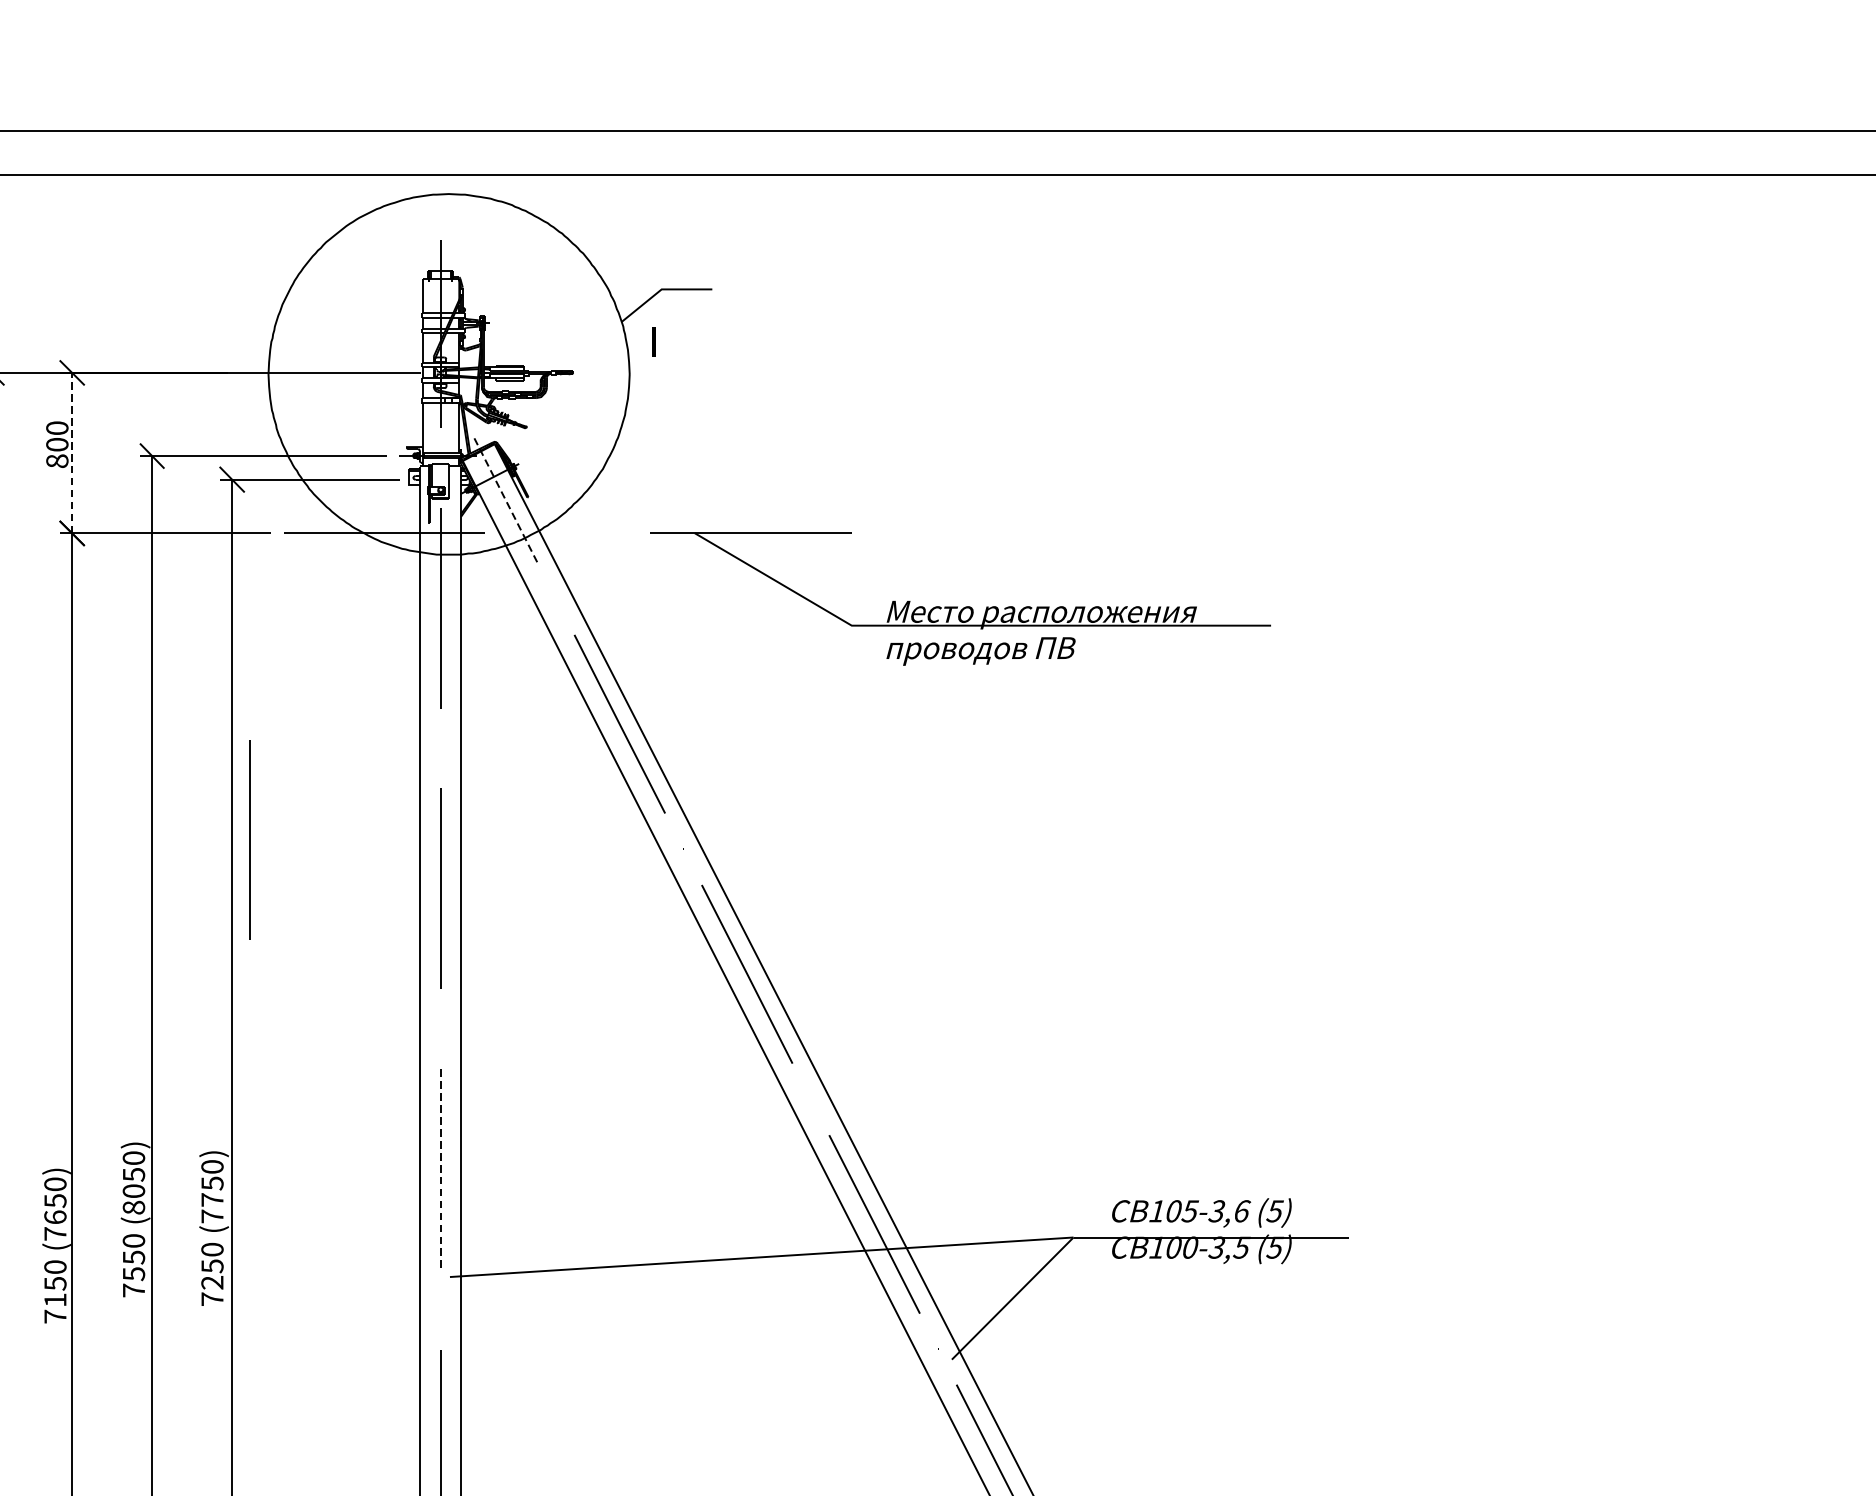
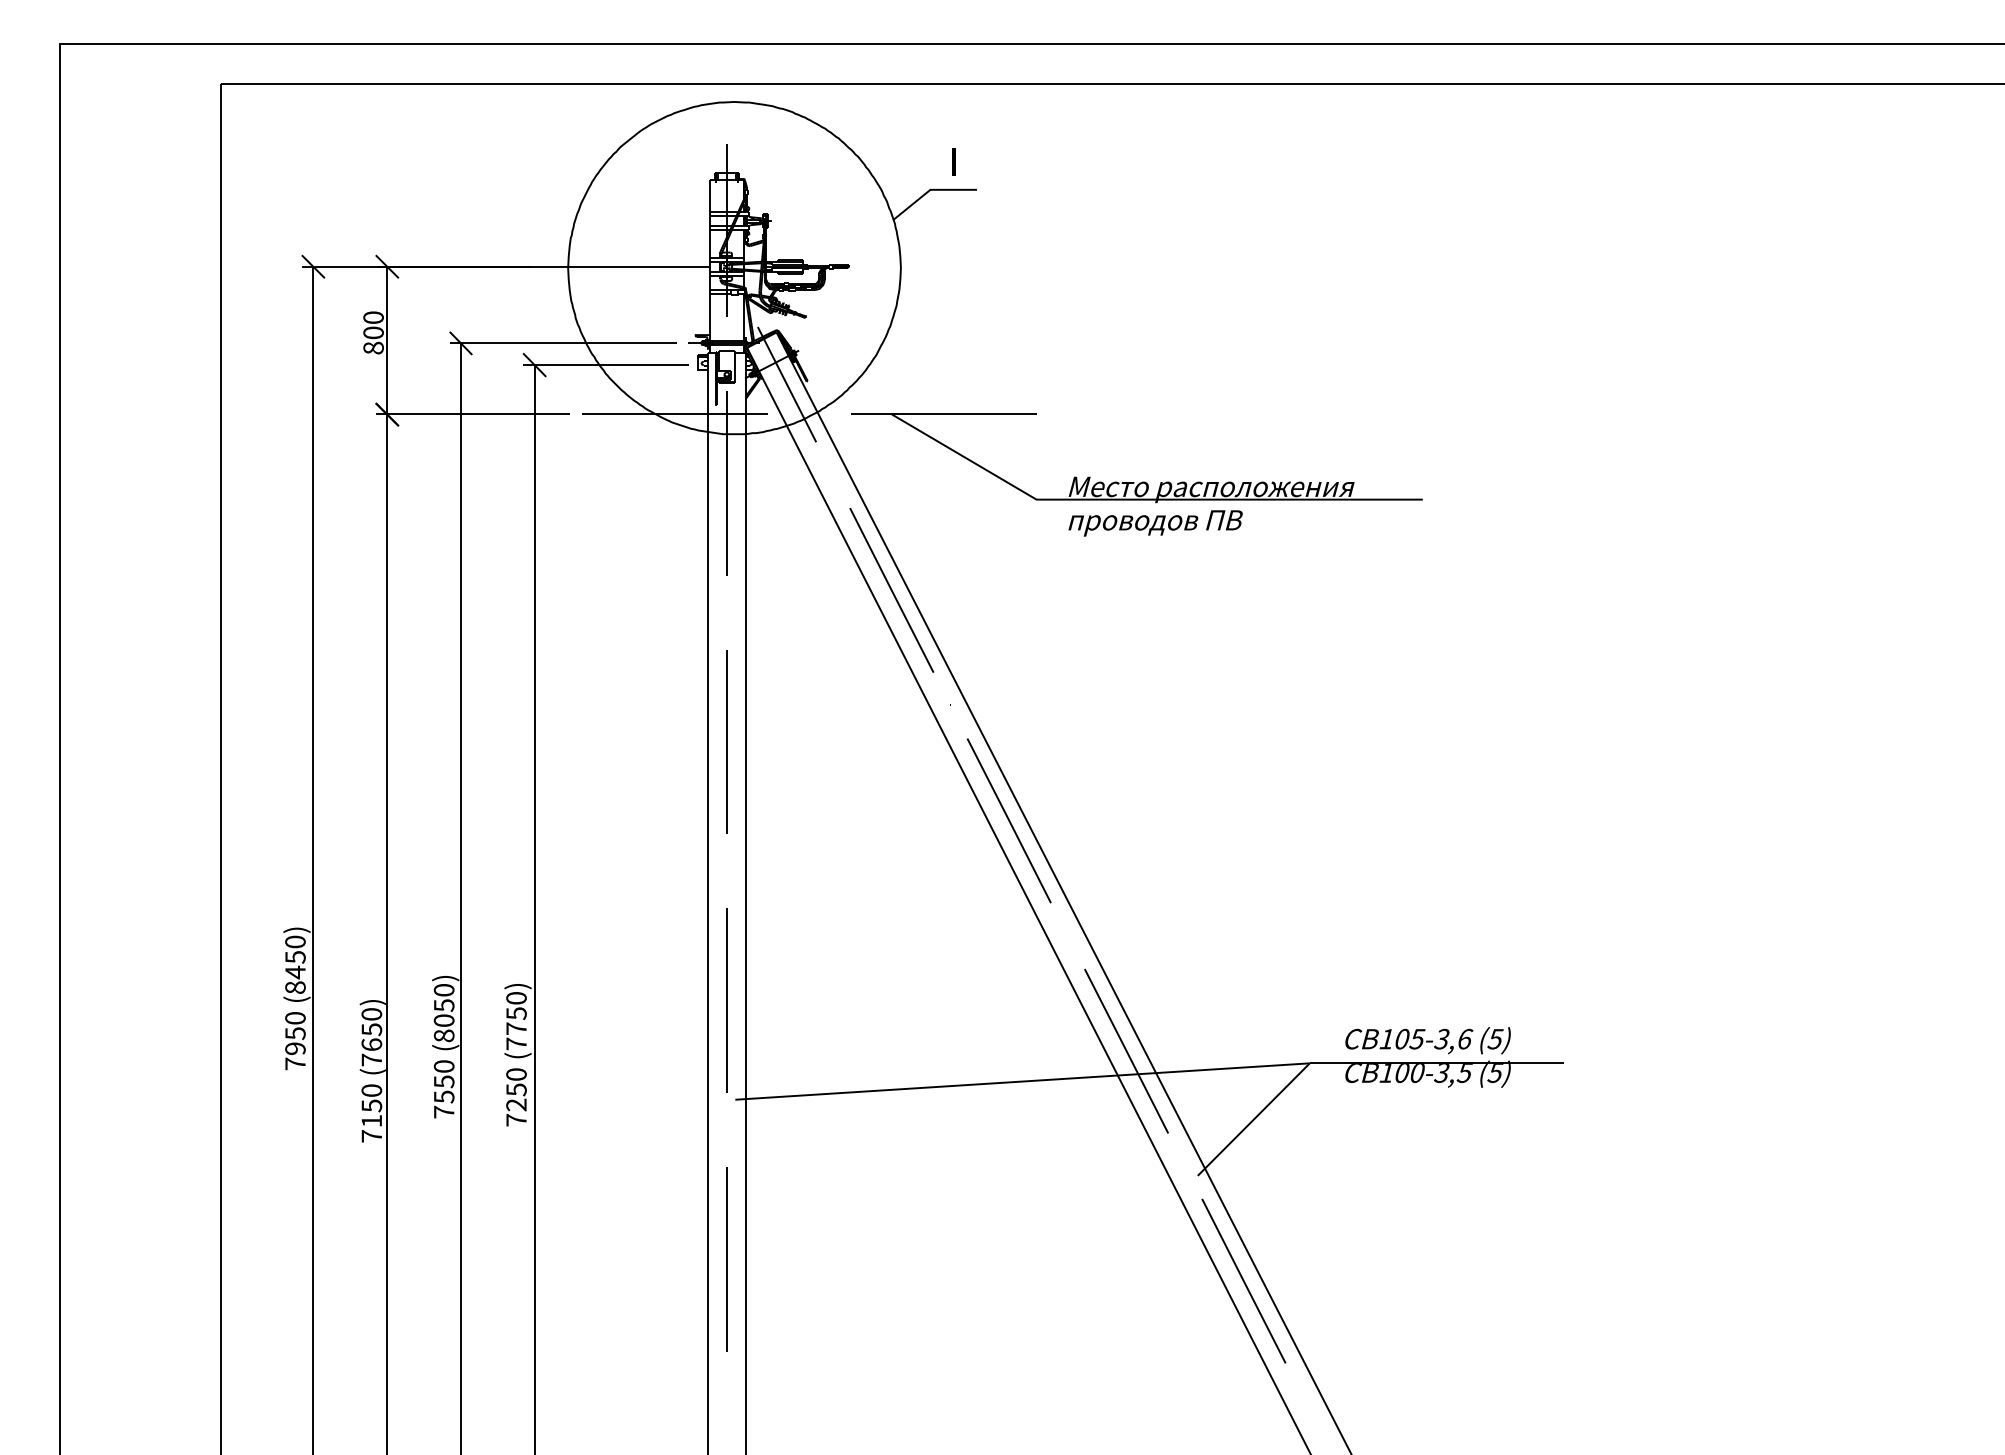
line: (654, 341) -> (953, 161), moved
line: (72, 452) -> (387, 340), dashed -> solid
line: (506, 500) -> (787, 384), dashed -> solid
part: (958, 607) -> (1134, 482), moved
line: (249, 839) -> (550, 696), removed
line: (440, 1170) -> (726, 1001), dashed -> solid

